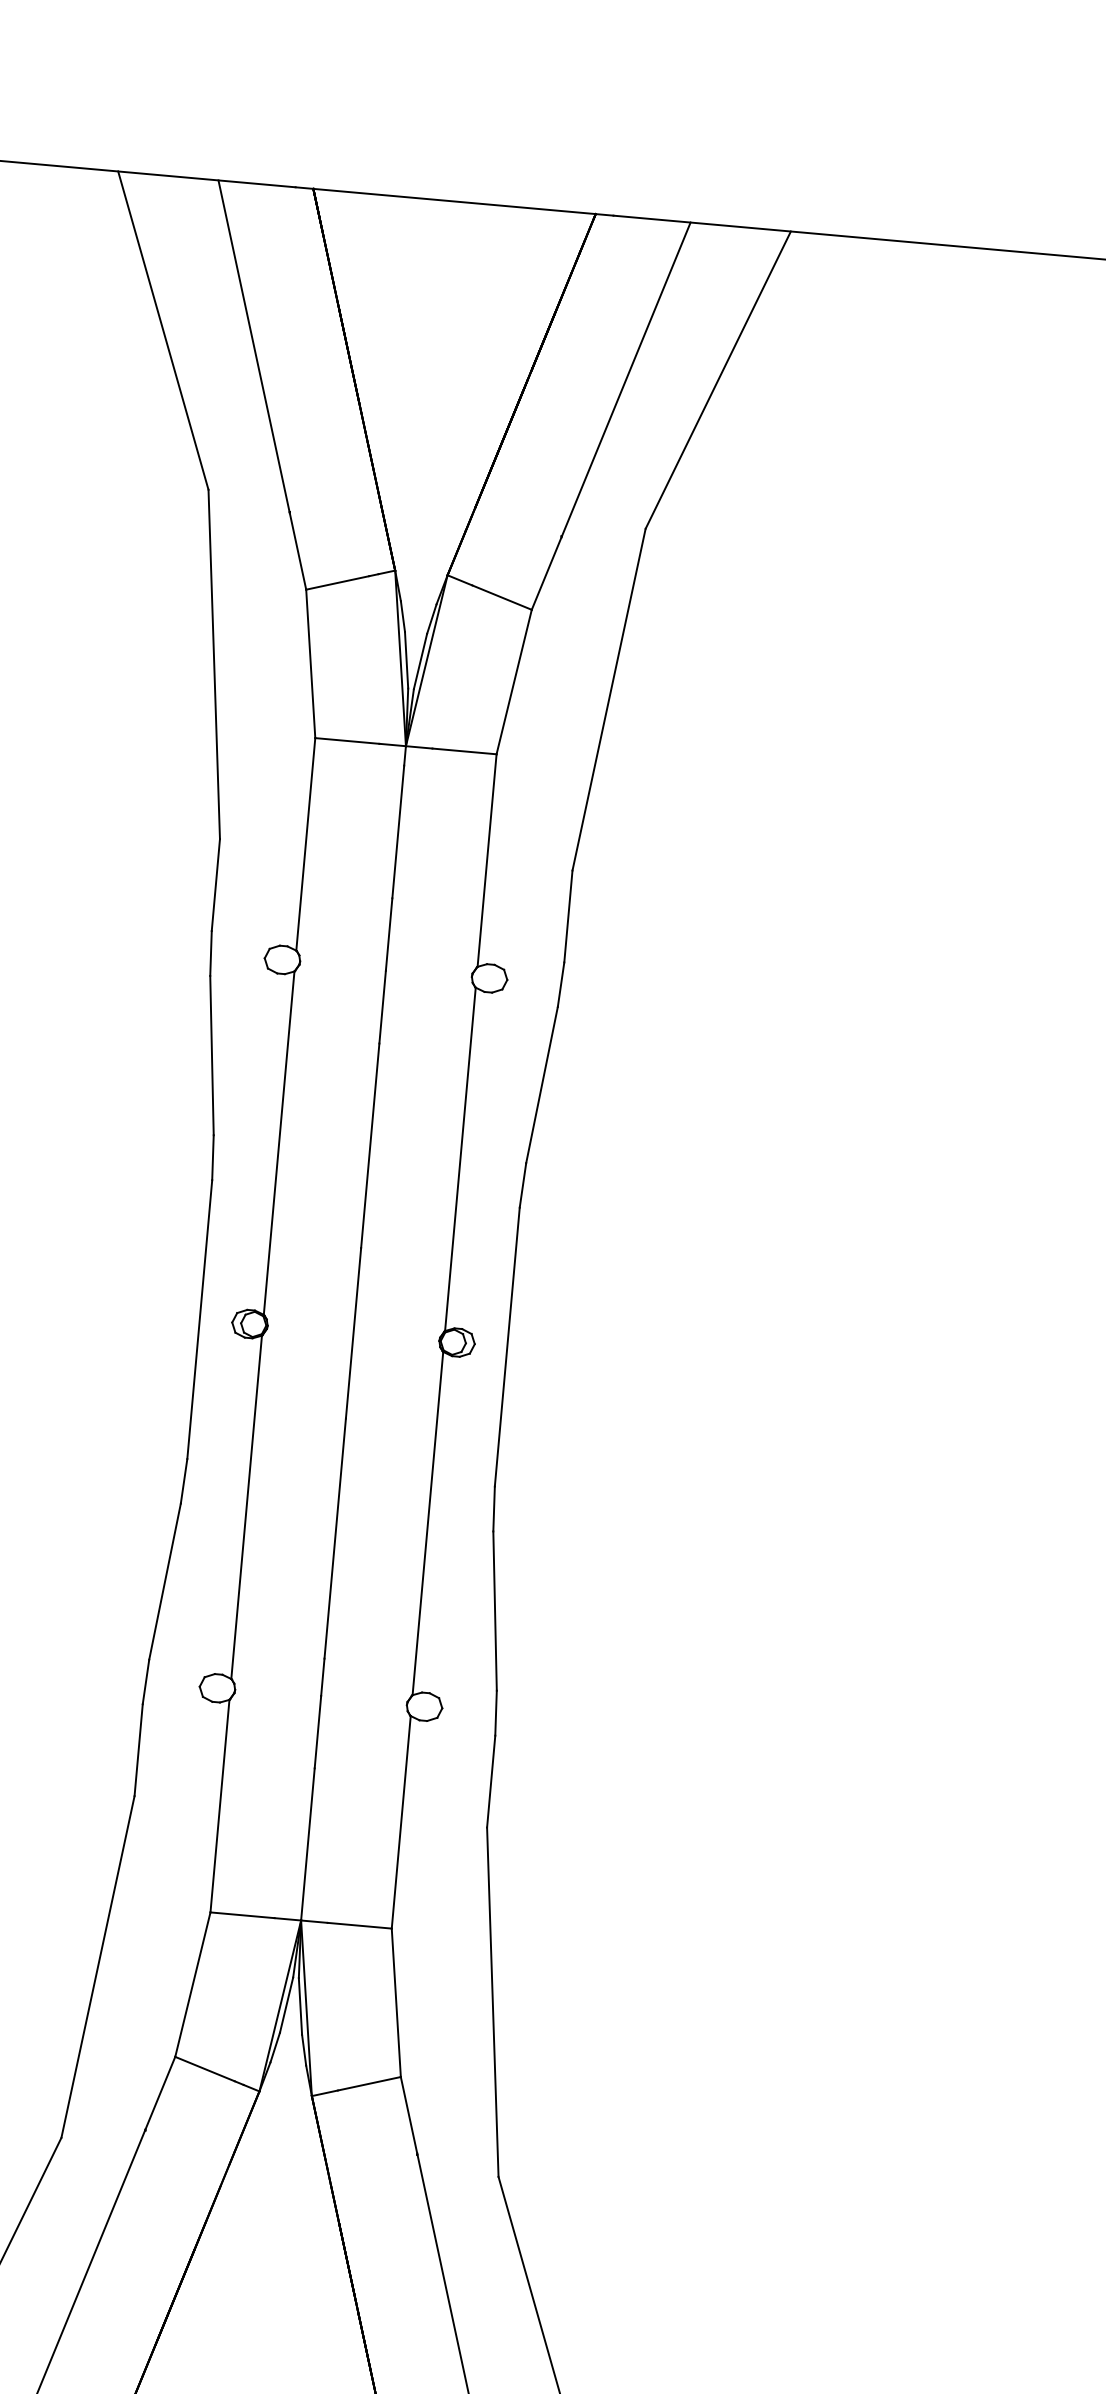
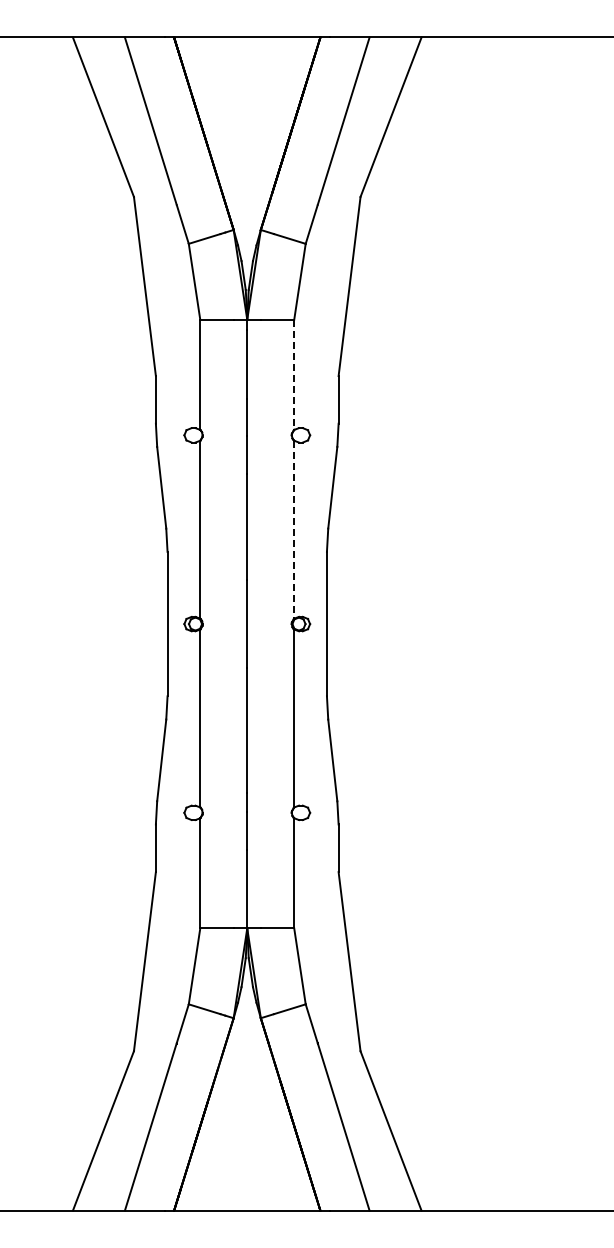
line: (487, 861) -> (294, 375), solid -> dashed
line: (460, 1158) -> (294, 529), solid -> dashed

